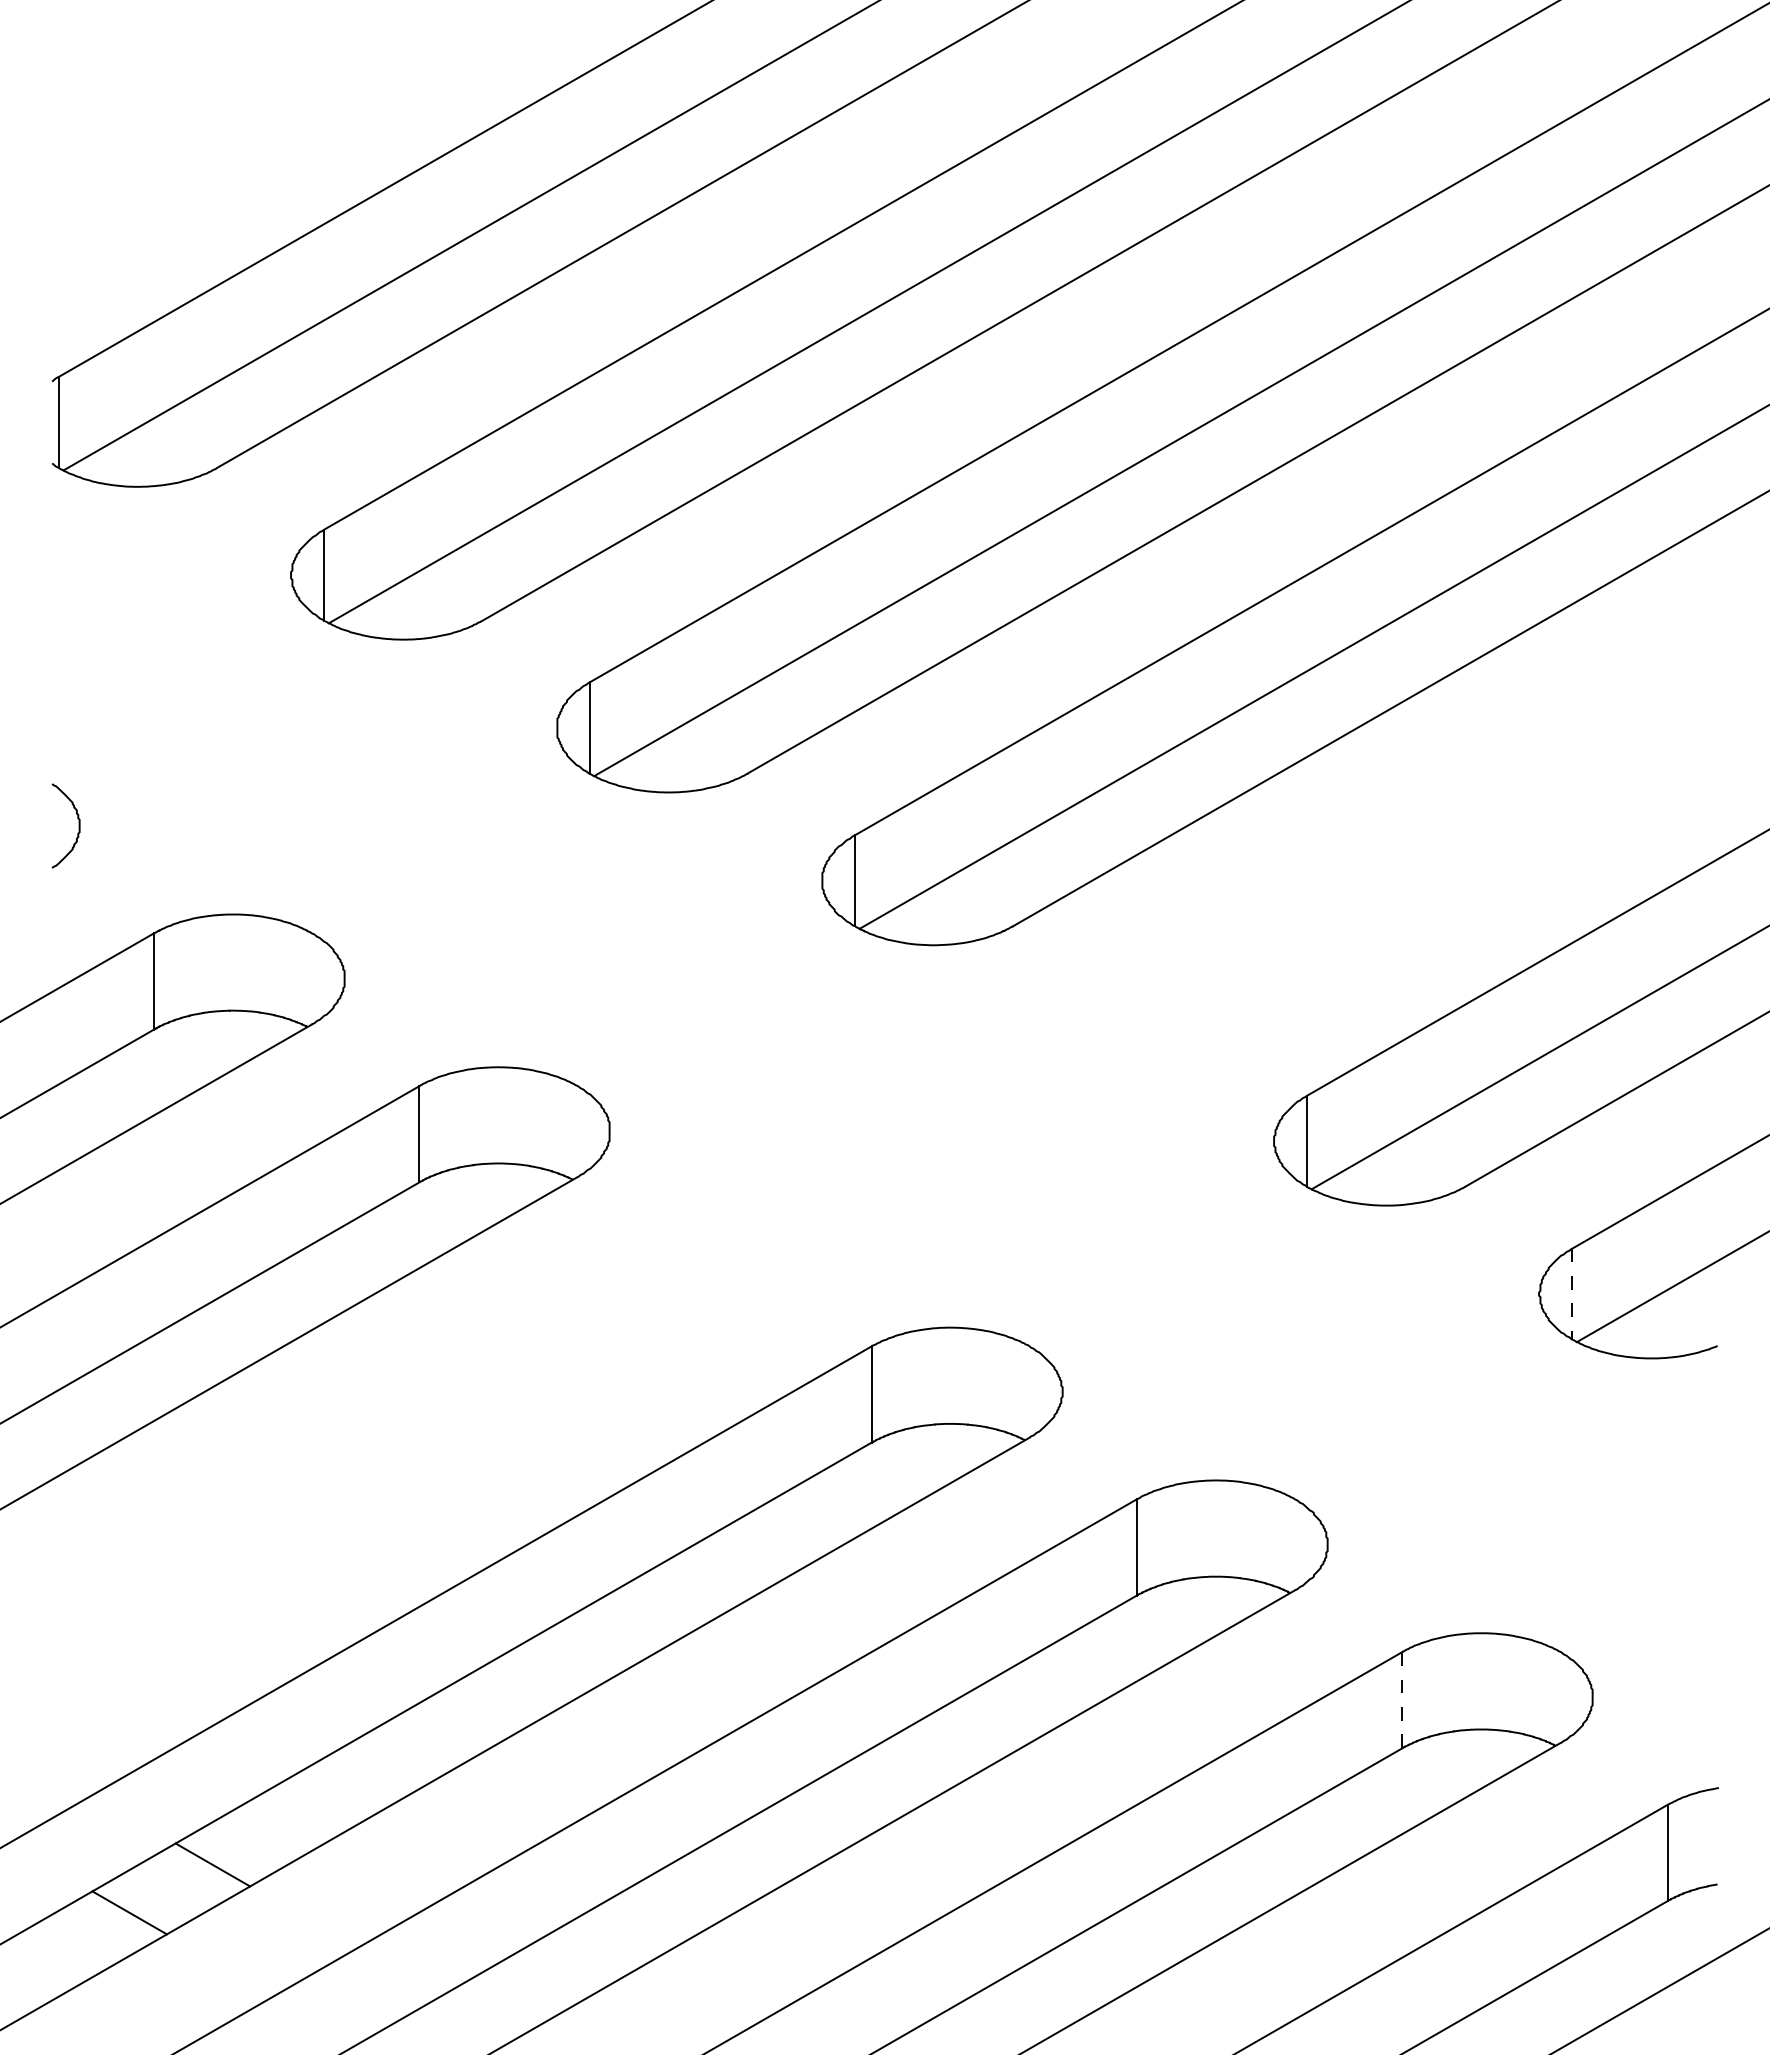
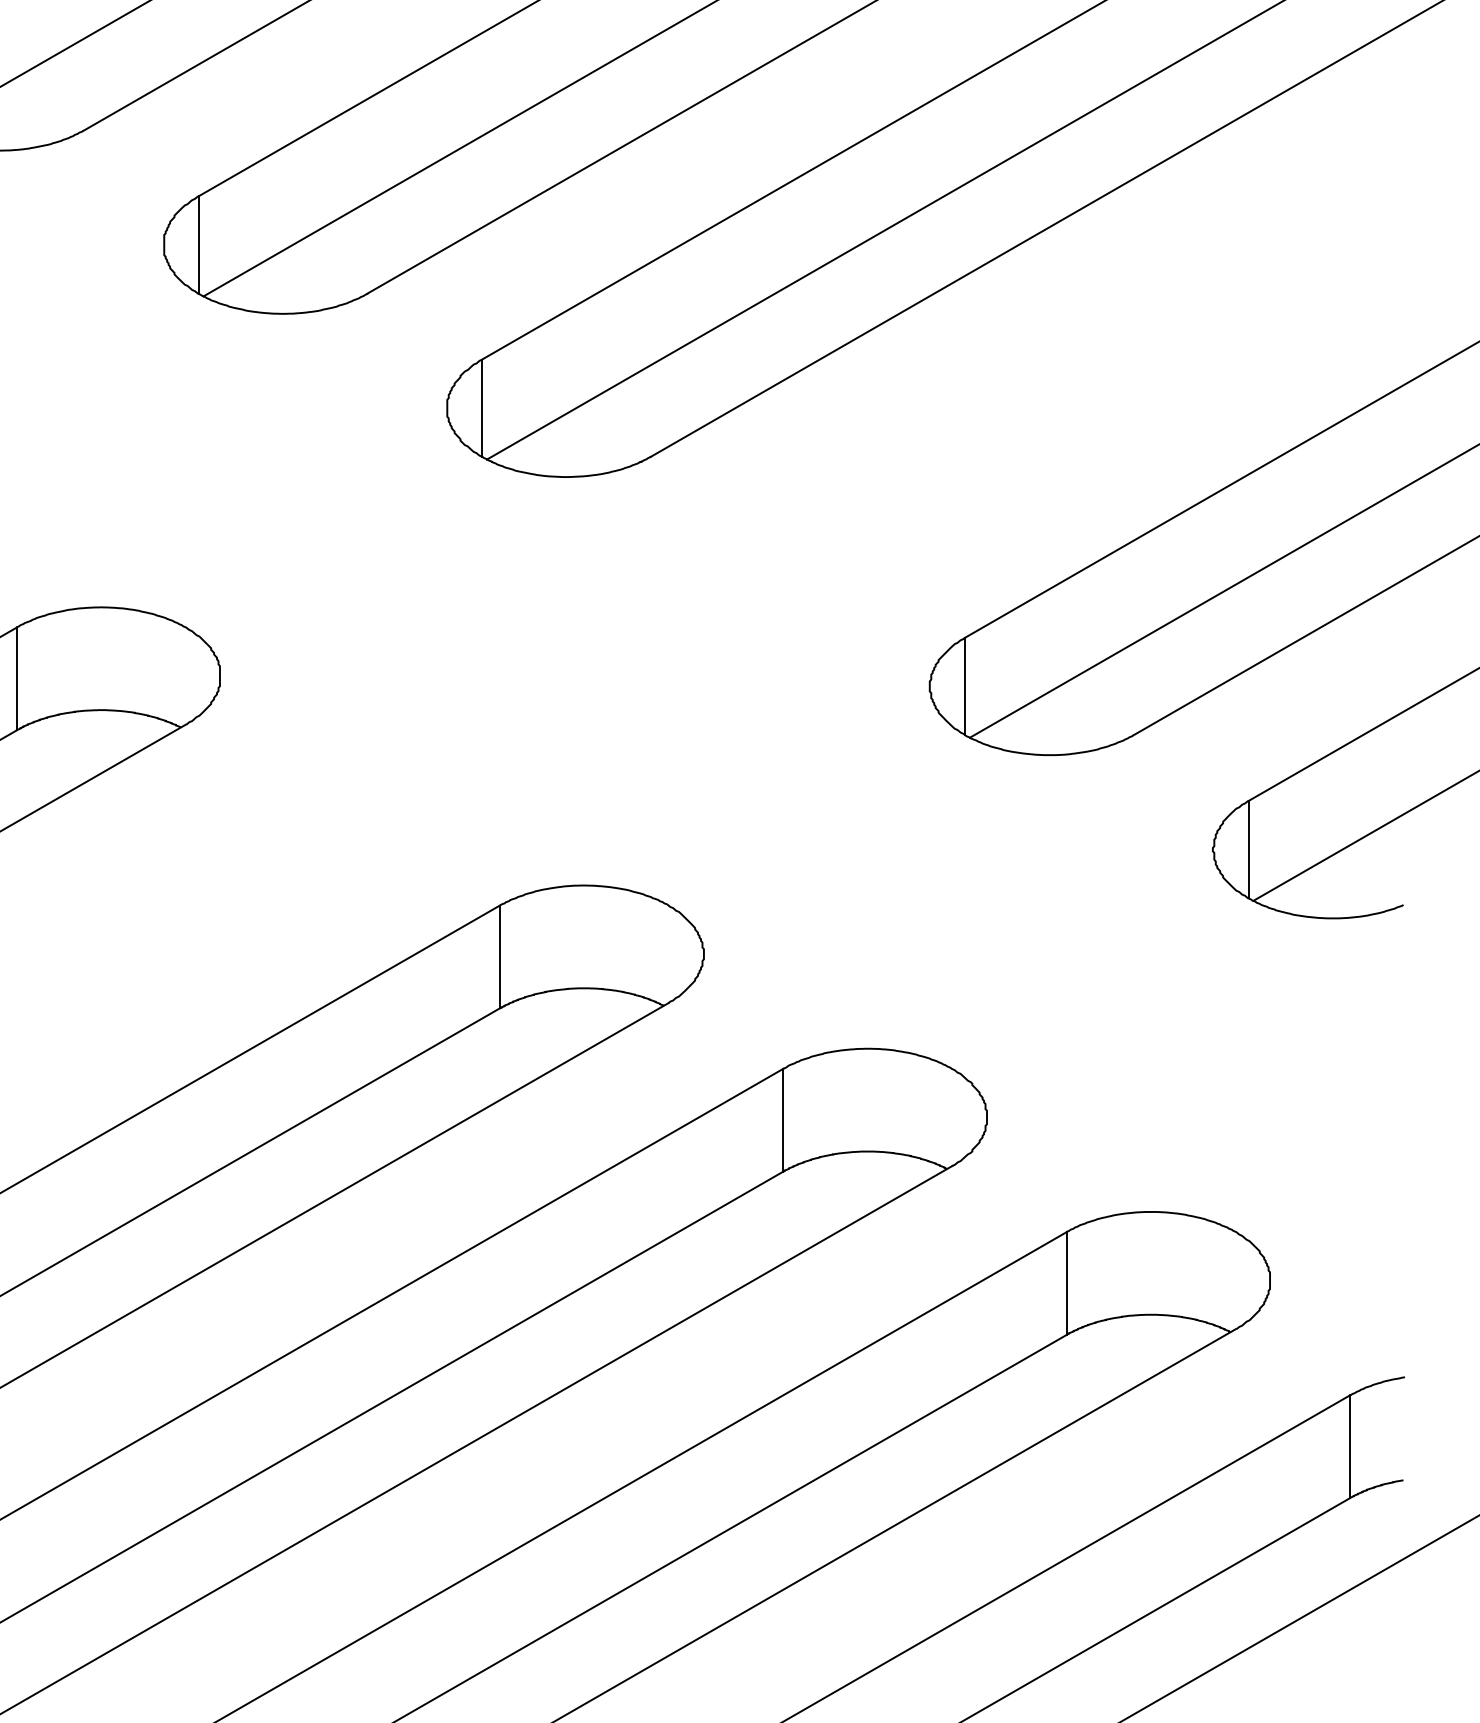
line: (1572, 1294) -> (1248, 850), dashed -> solid
line: (1402, 1700) -> (1066, 1283), dashed -> solid

